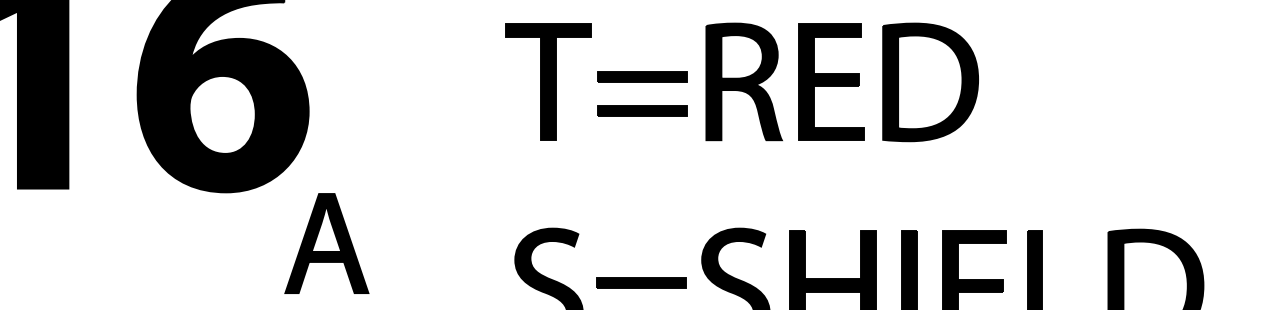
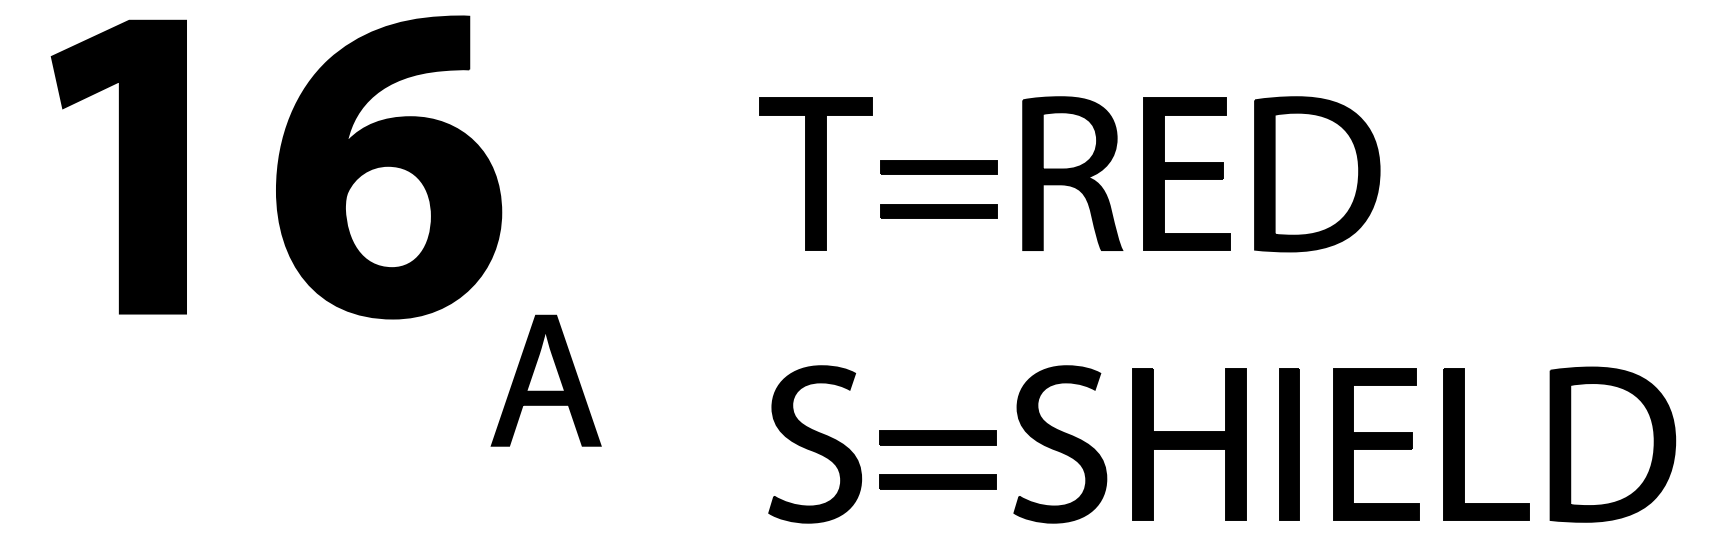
part: (326, 243) -> (545, 380), moved

